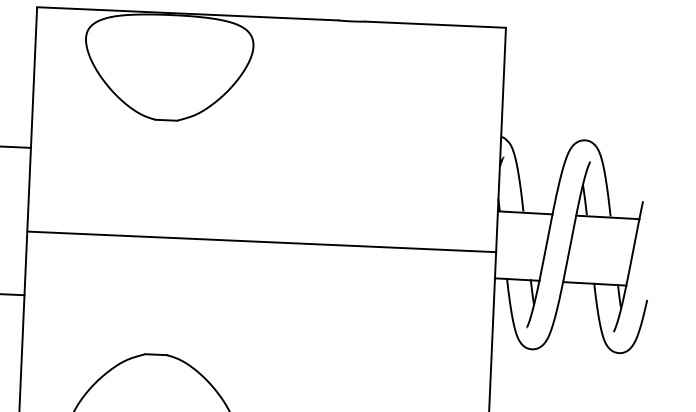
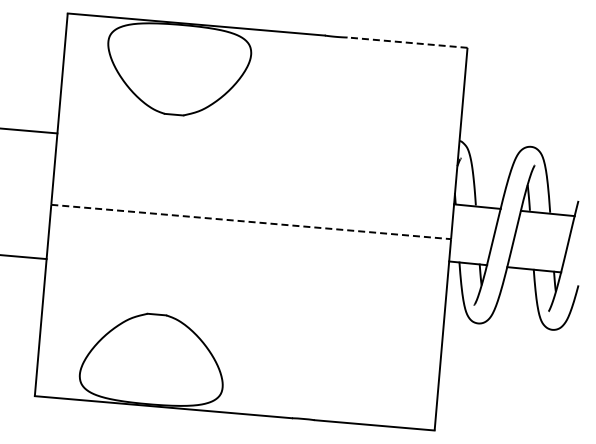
line: (435, 24) -> (407, 42), solid -> dashed
line: (262, 242) -> (251, 222), solid -> dashed

